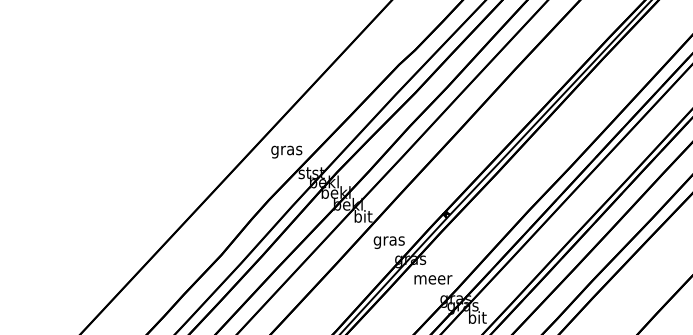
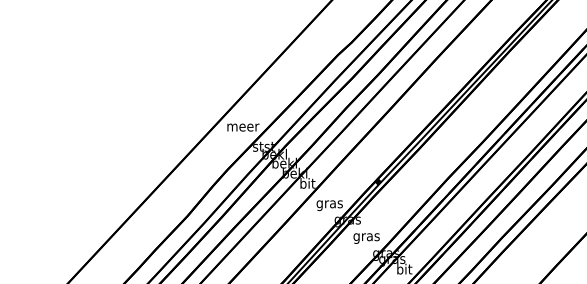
text: (287, 151) -> (243, 128), gras -> meer
text: (433, 281) -> (367, 238), meer -> gras

